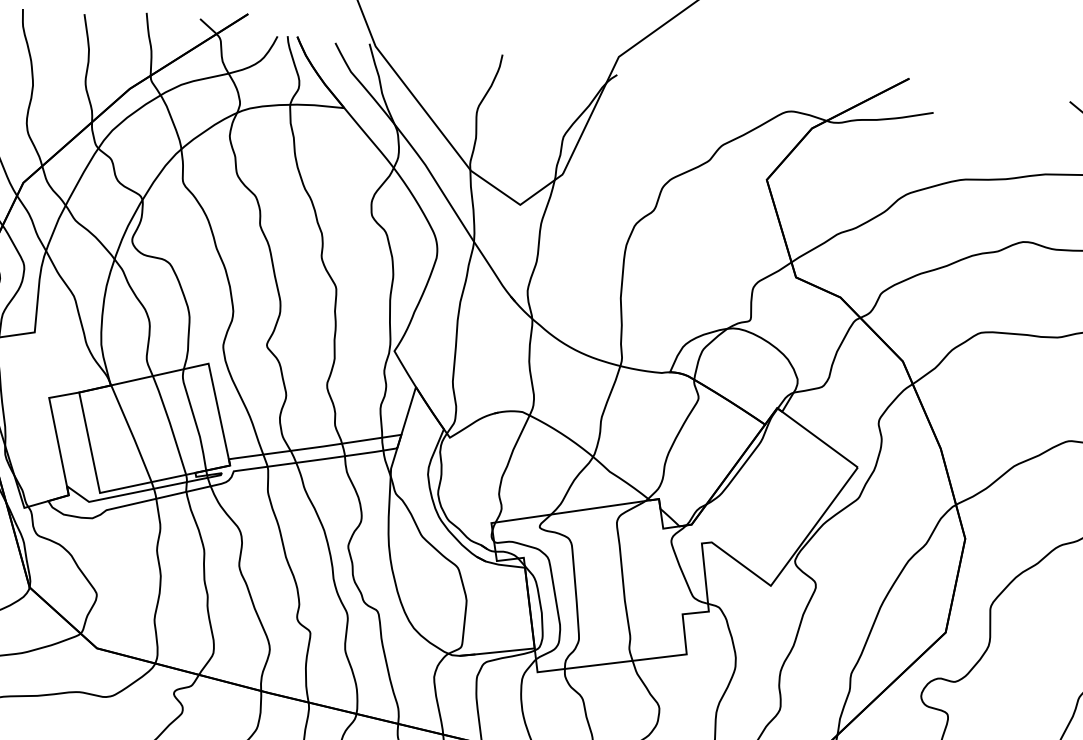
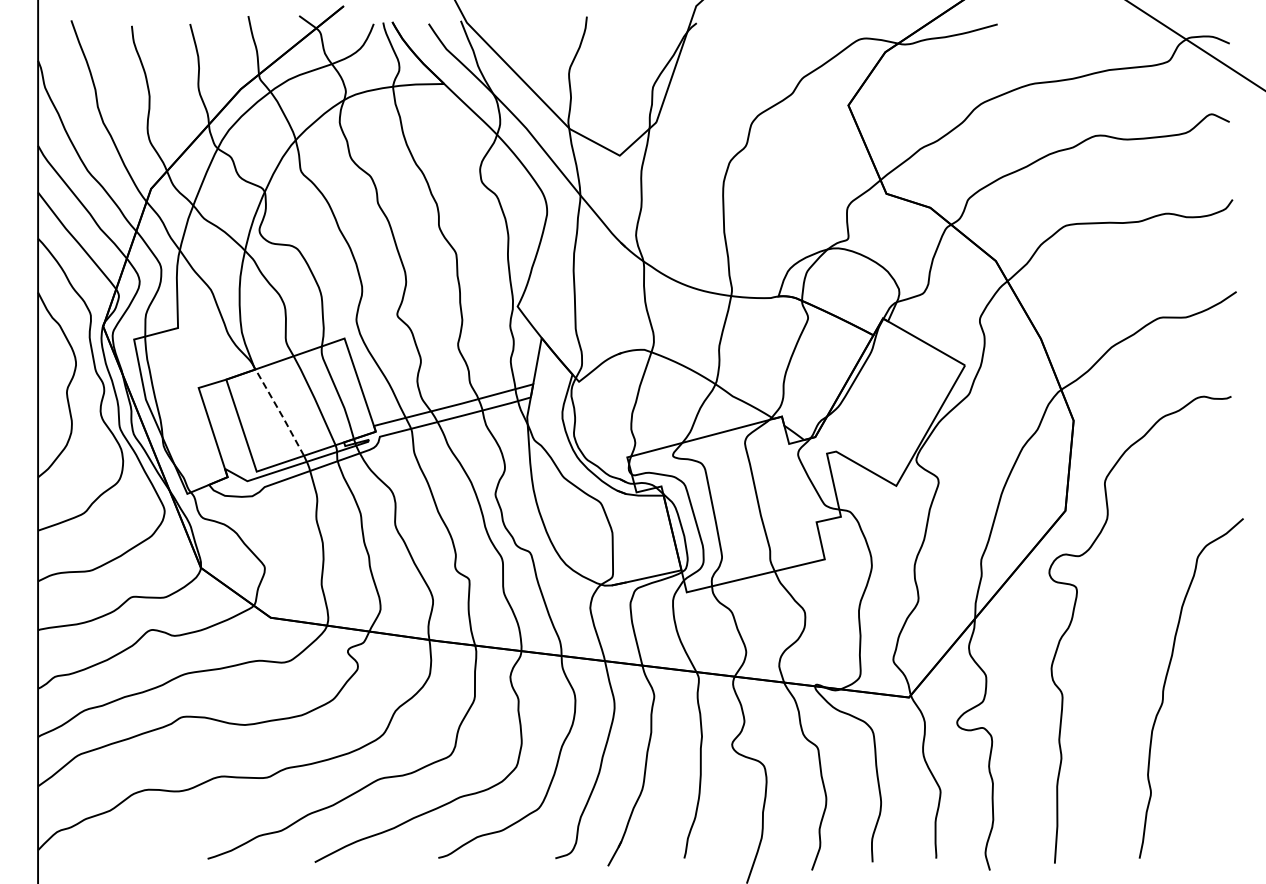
line: (132, 433) -> (280, 412), solid -> dashed

